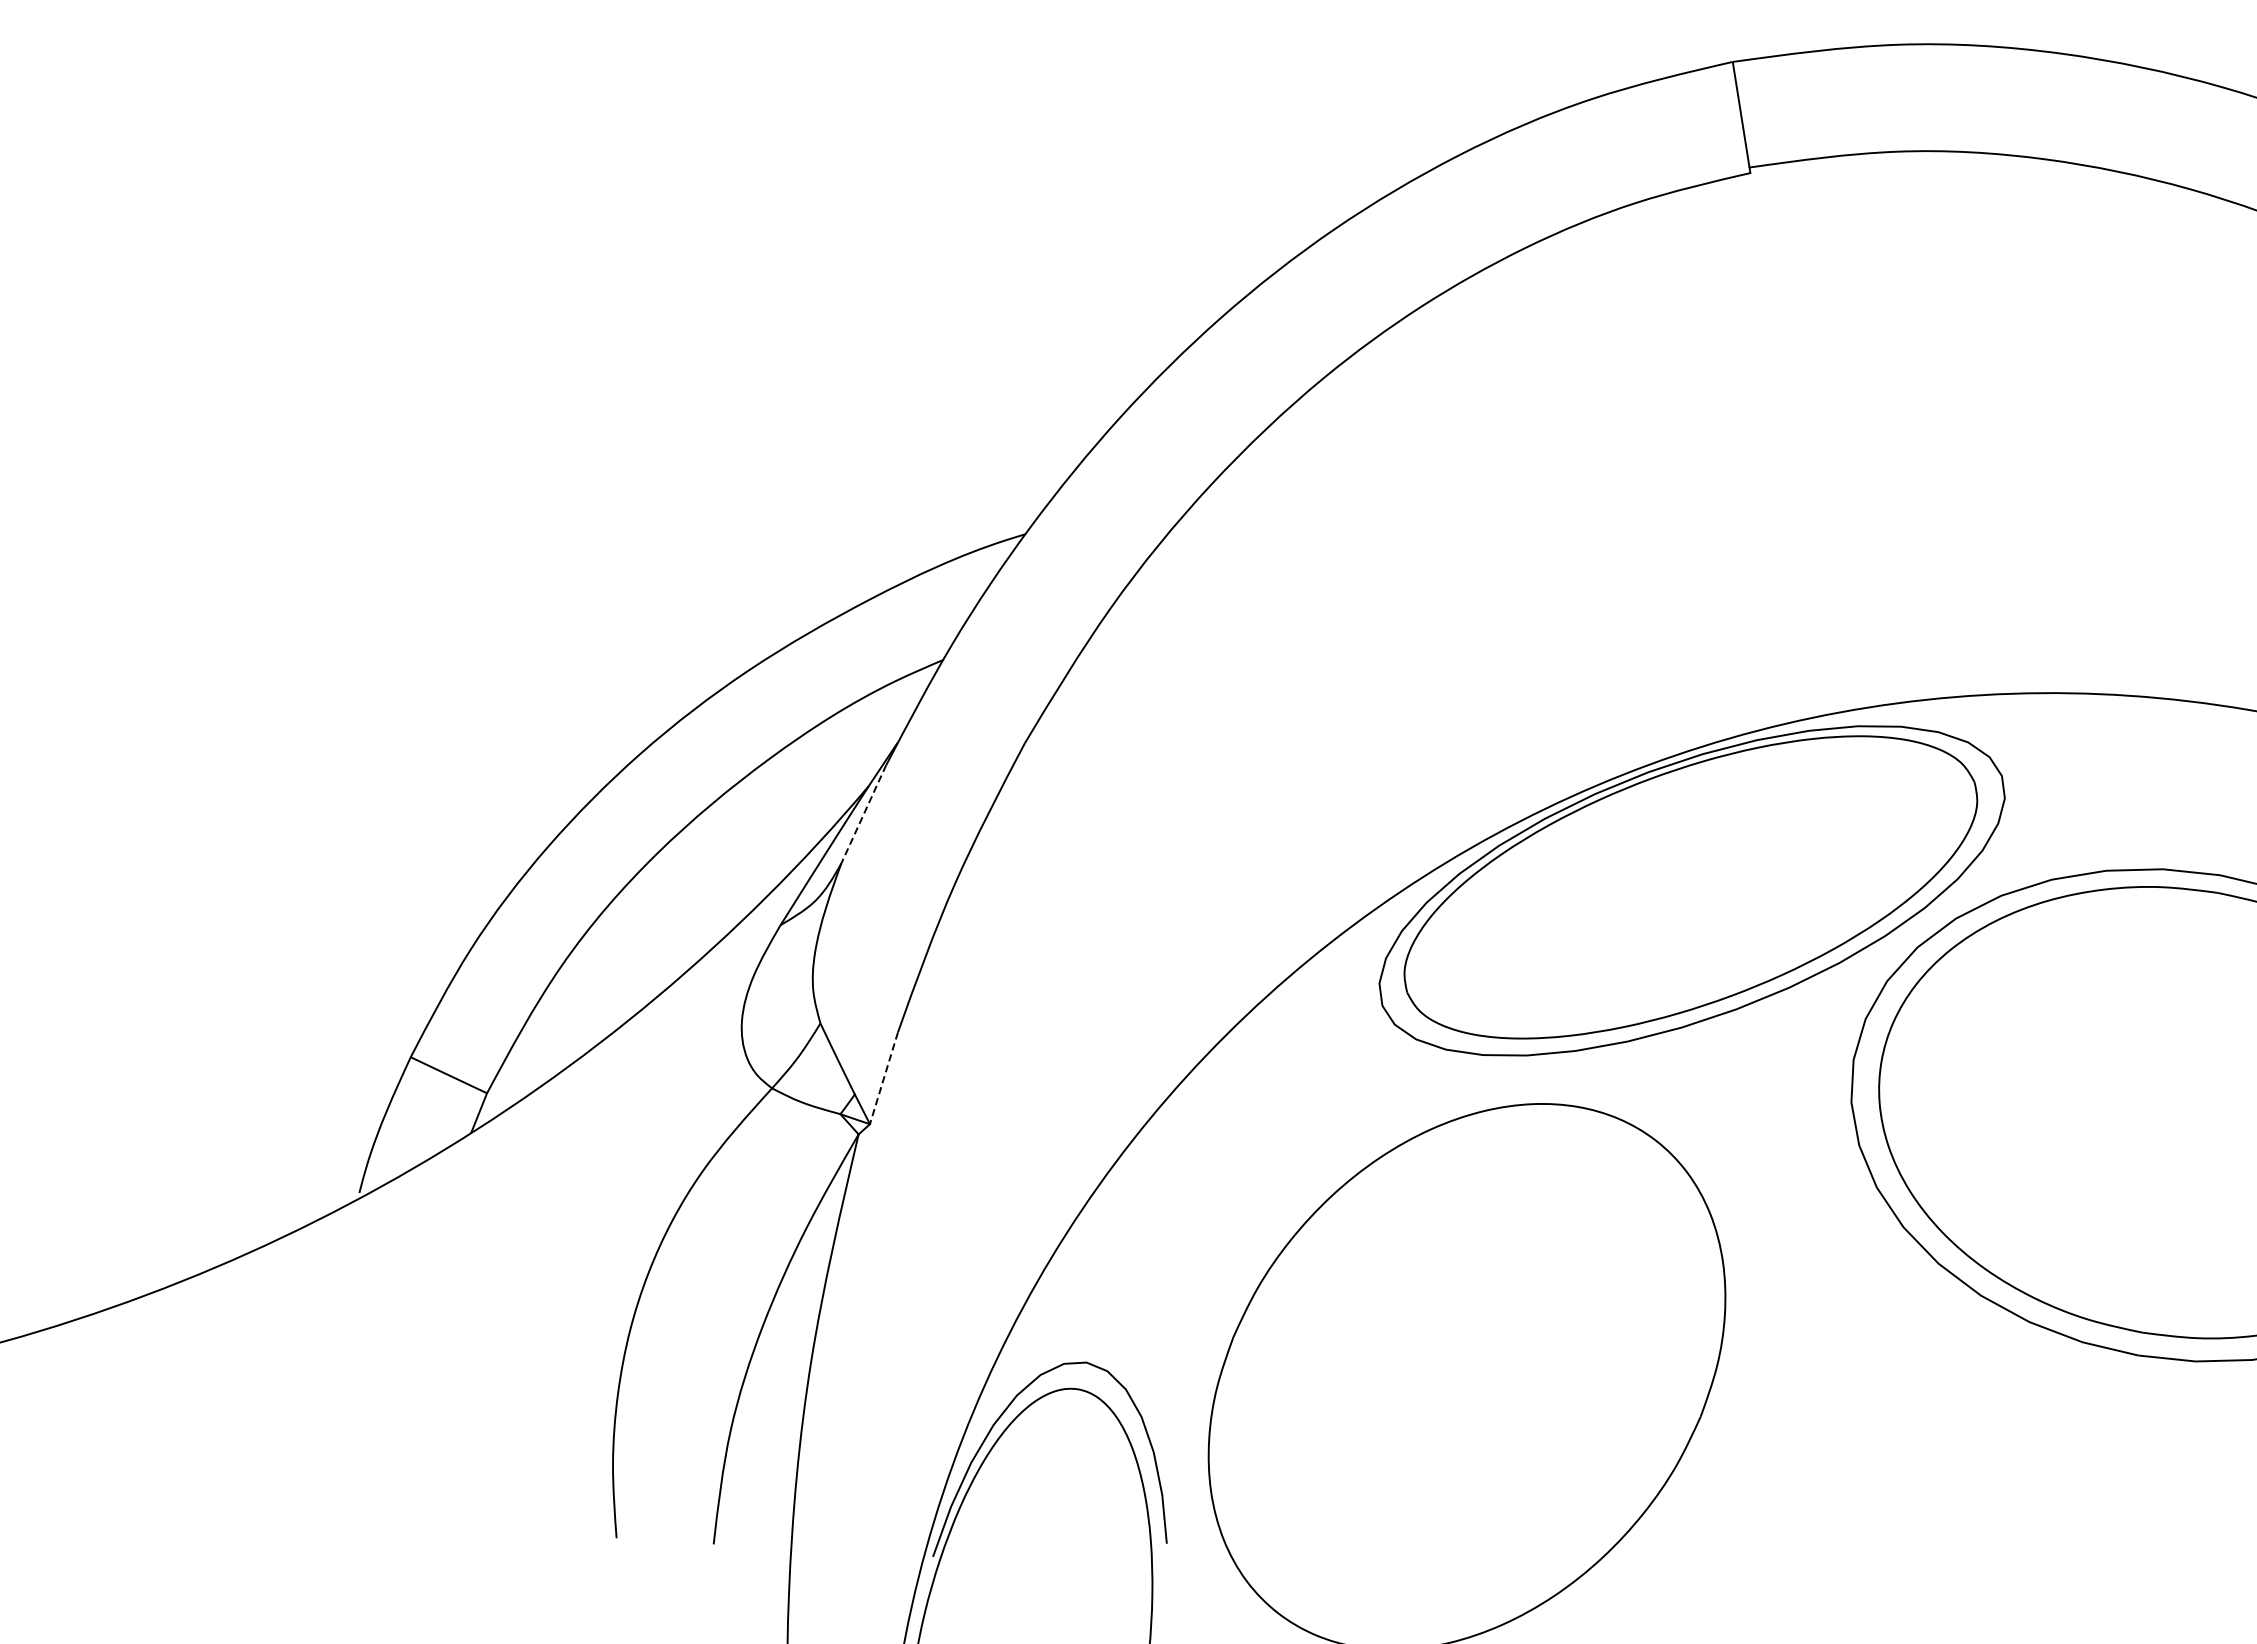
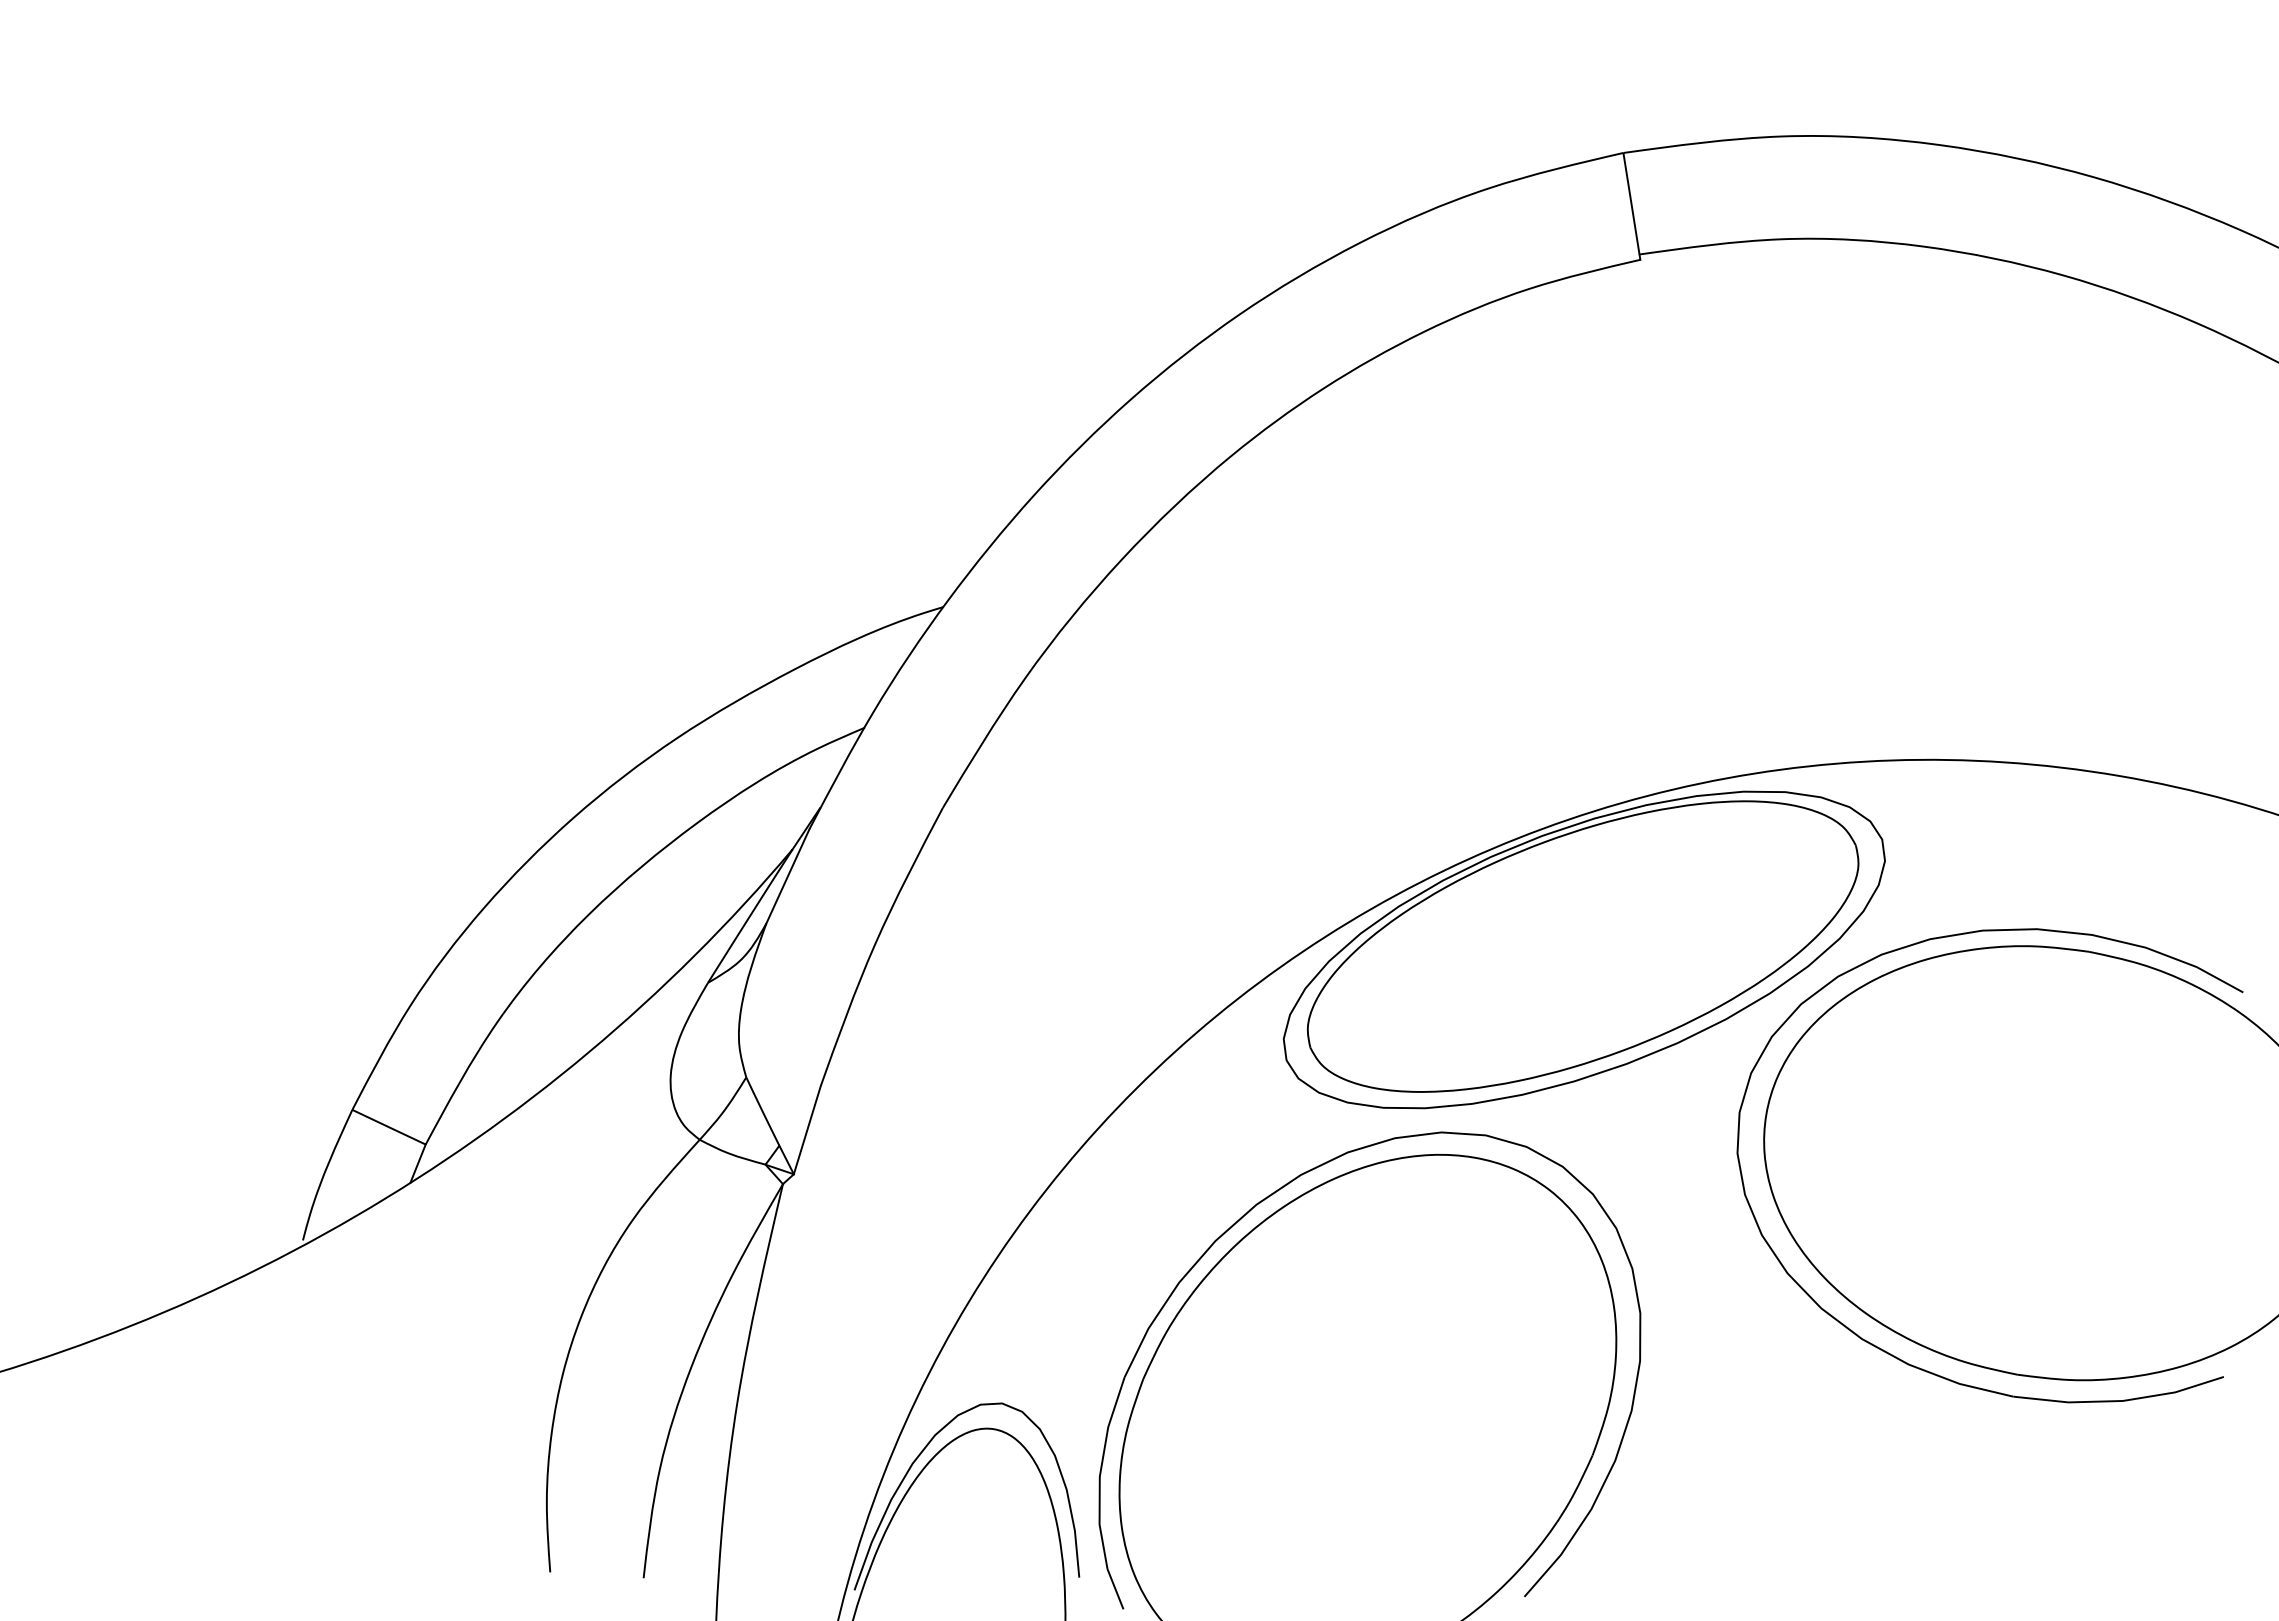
line: (863, 814) -> (787, 876), dashed -> solid
line: (884, 1078) -> (807, 1130), dashed -> solid
part: (1333, 1173) -> (1239, 1221), added

